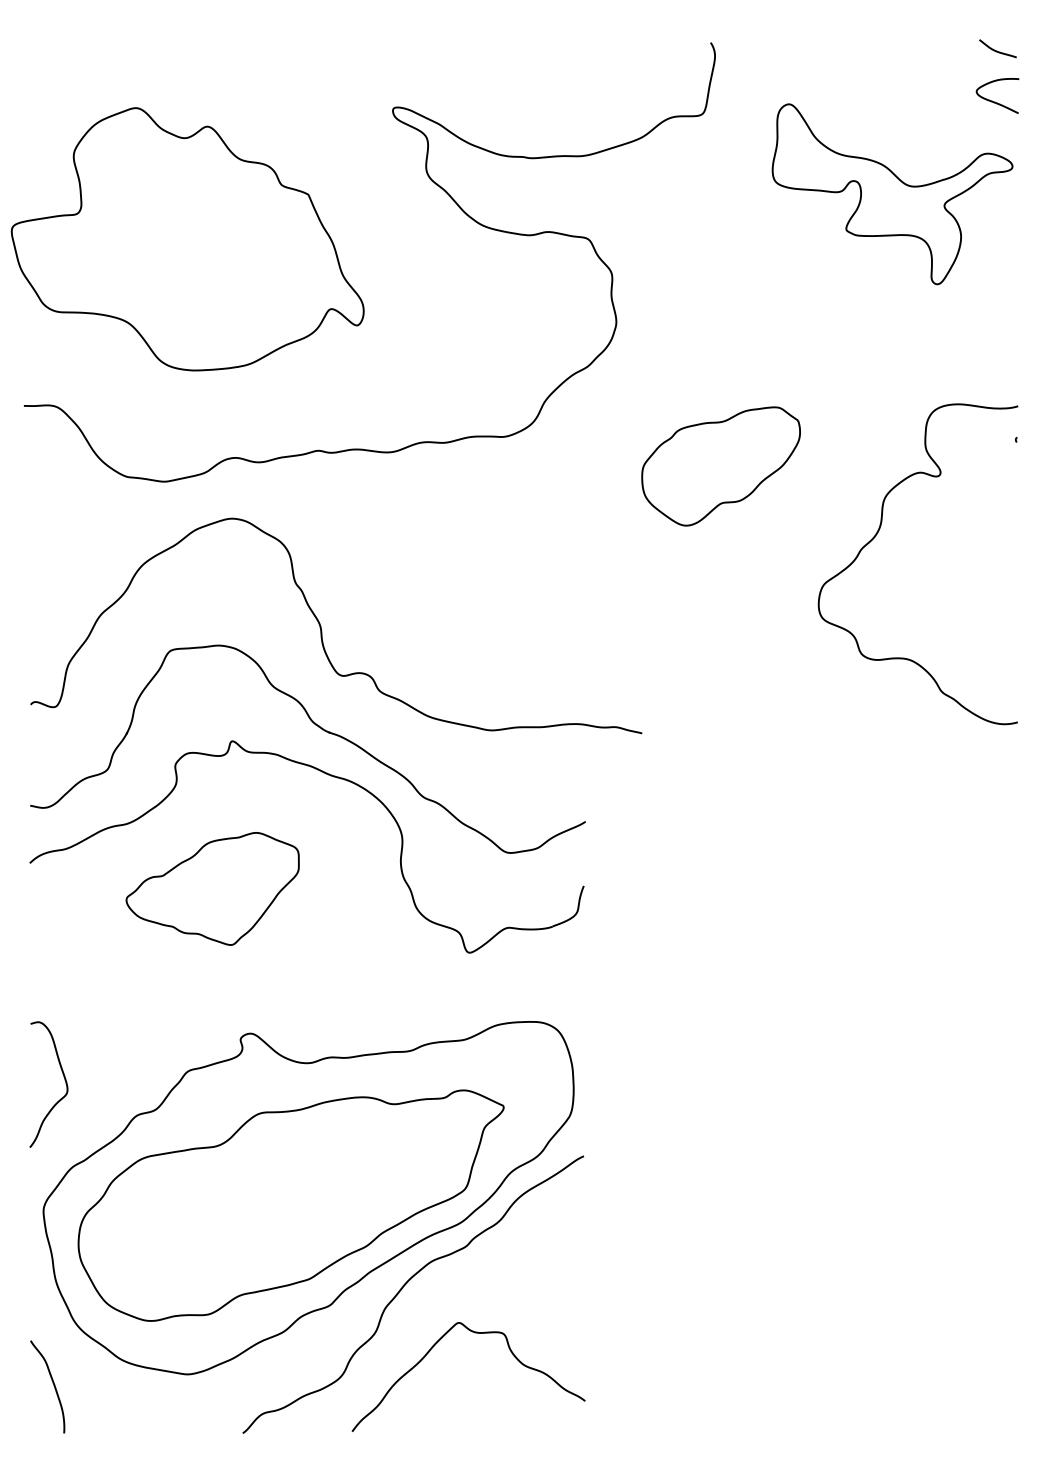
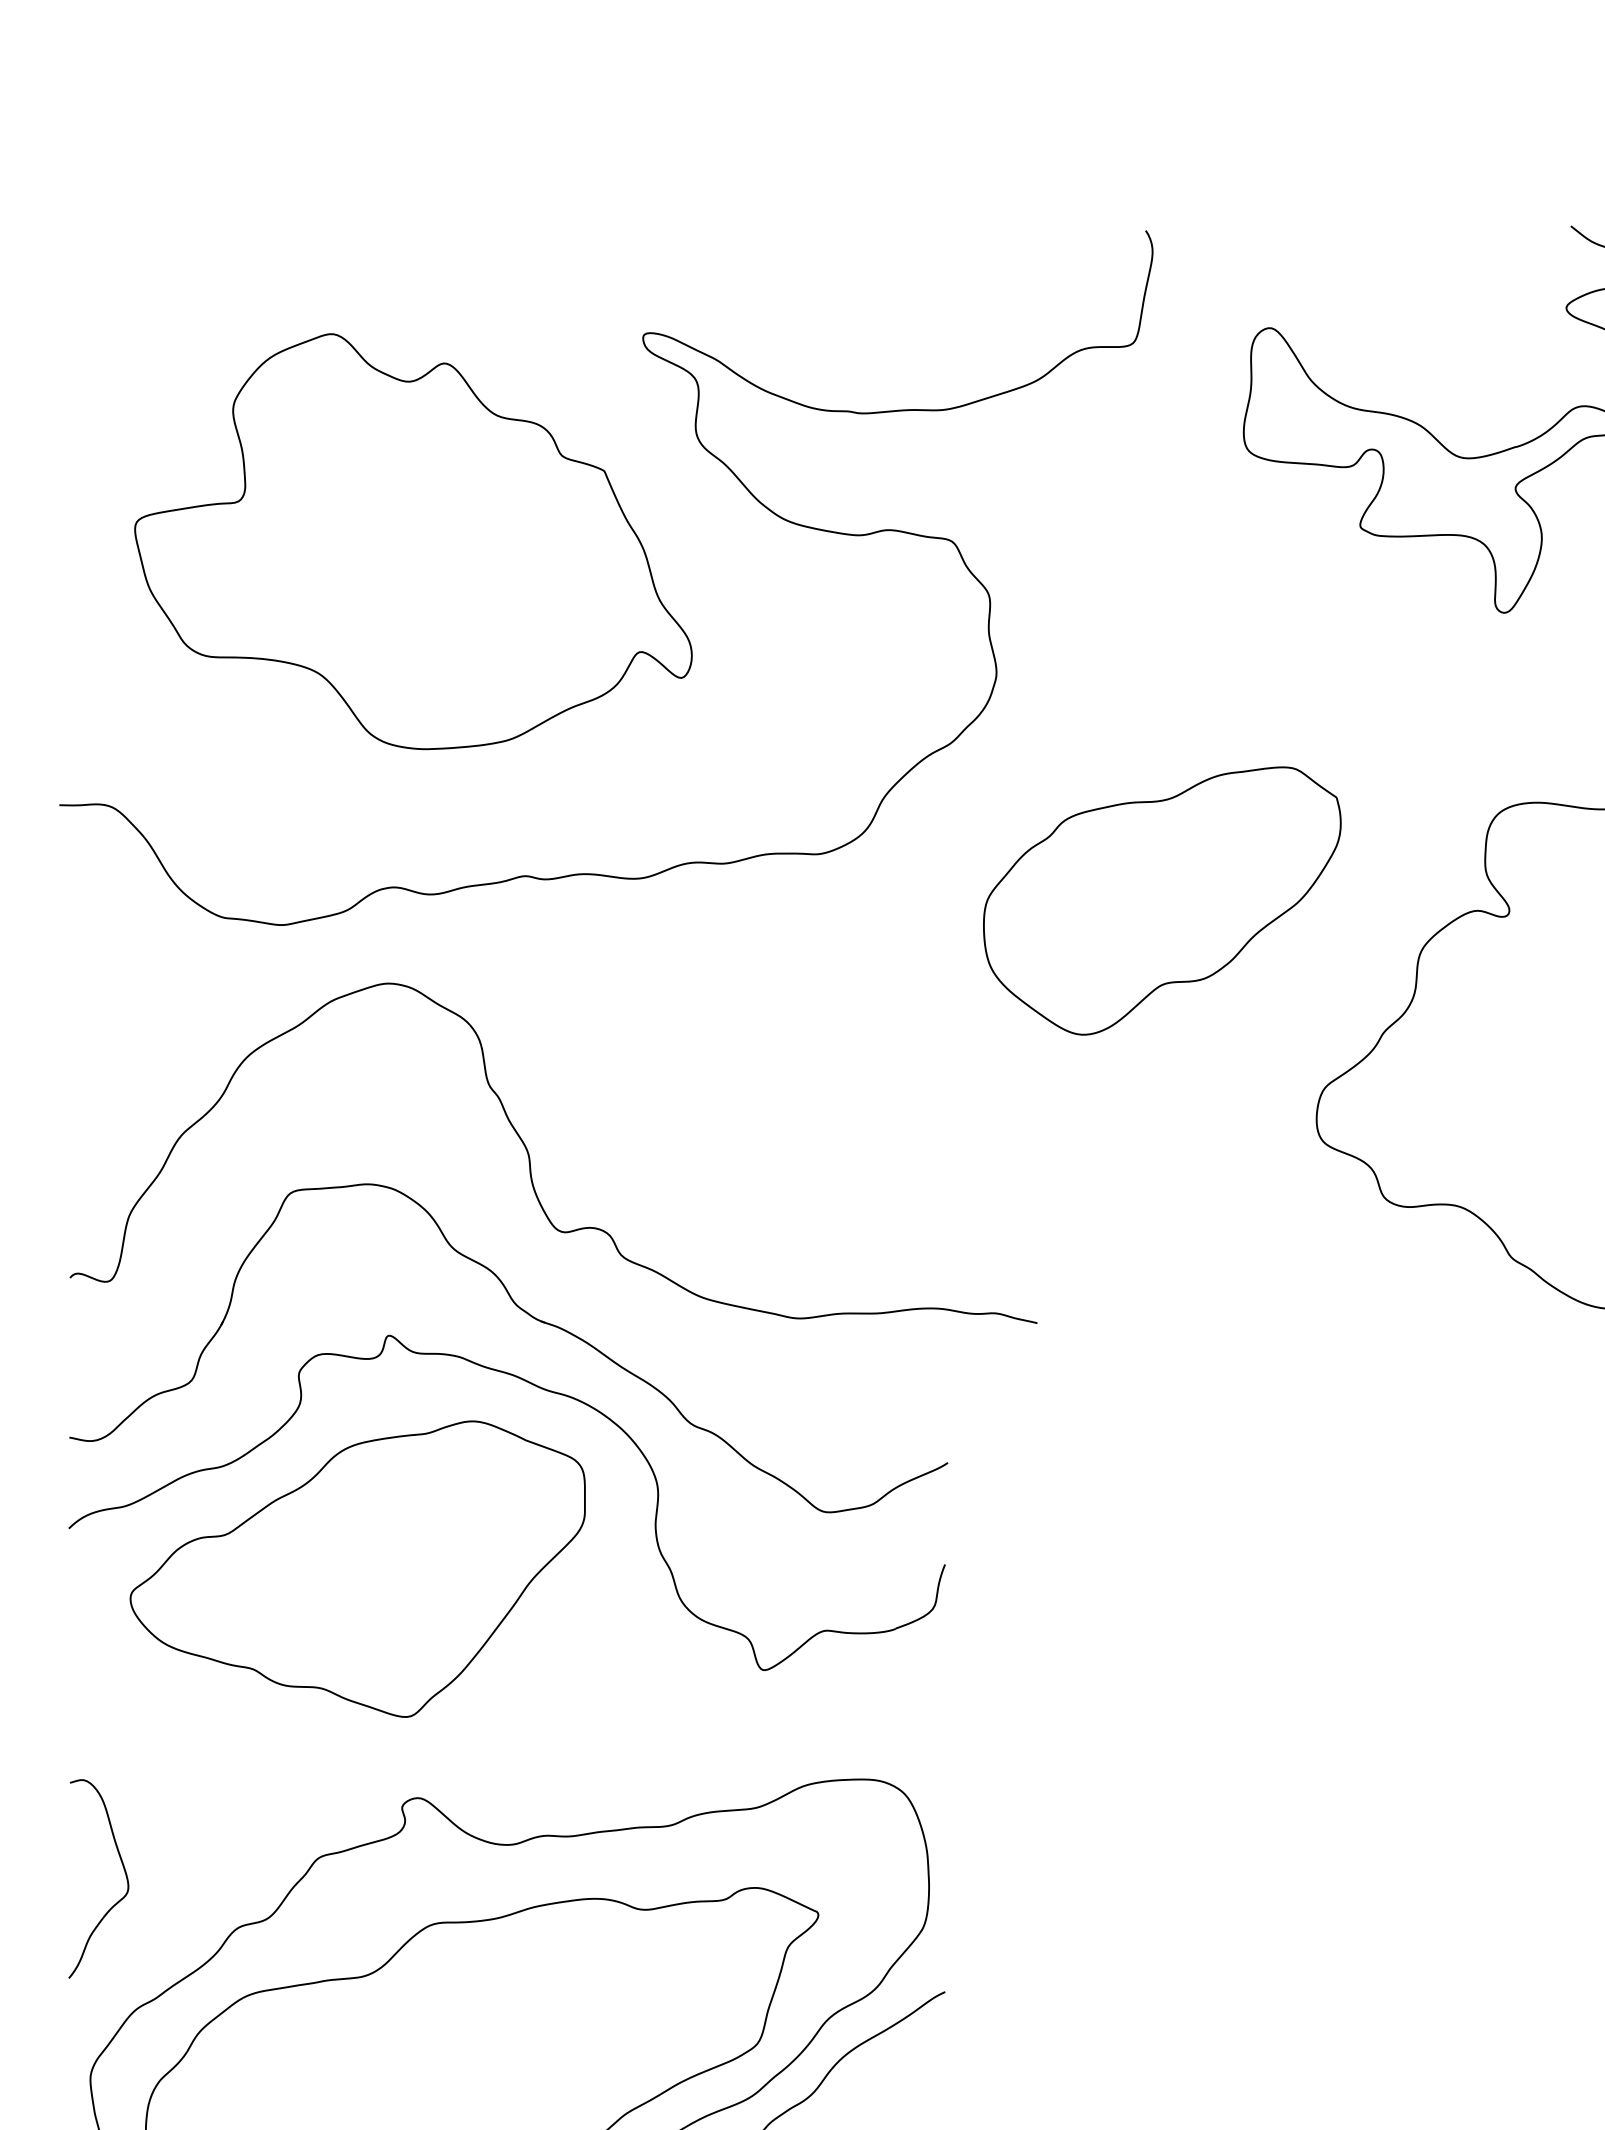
part: (187, 239) -> (413, 541), moved
part: (720, 466) -> (1161, 901), size x1.43
part: (212, 888) -> (357, 1568), size x1.67

